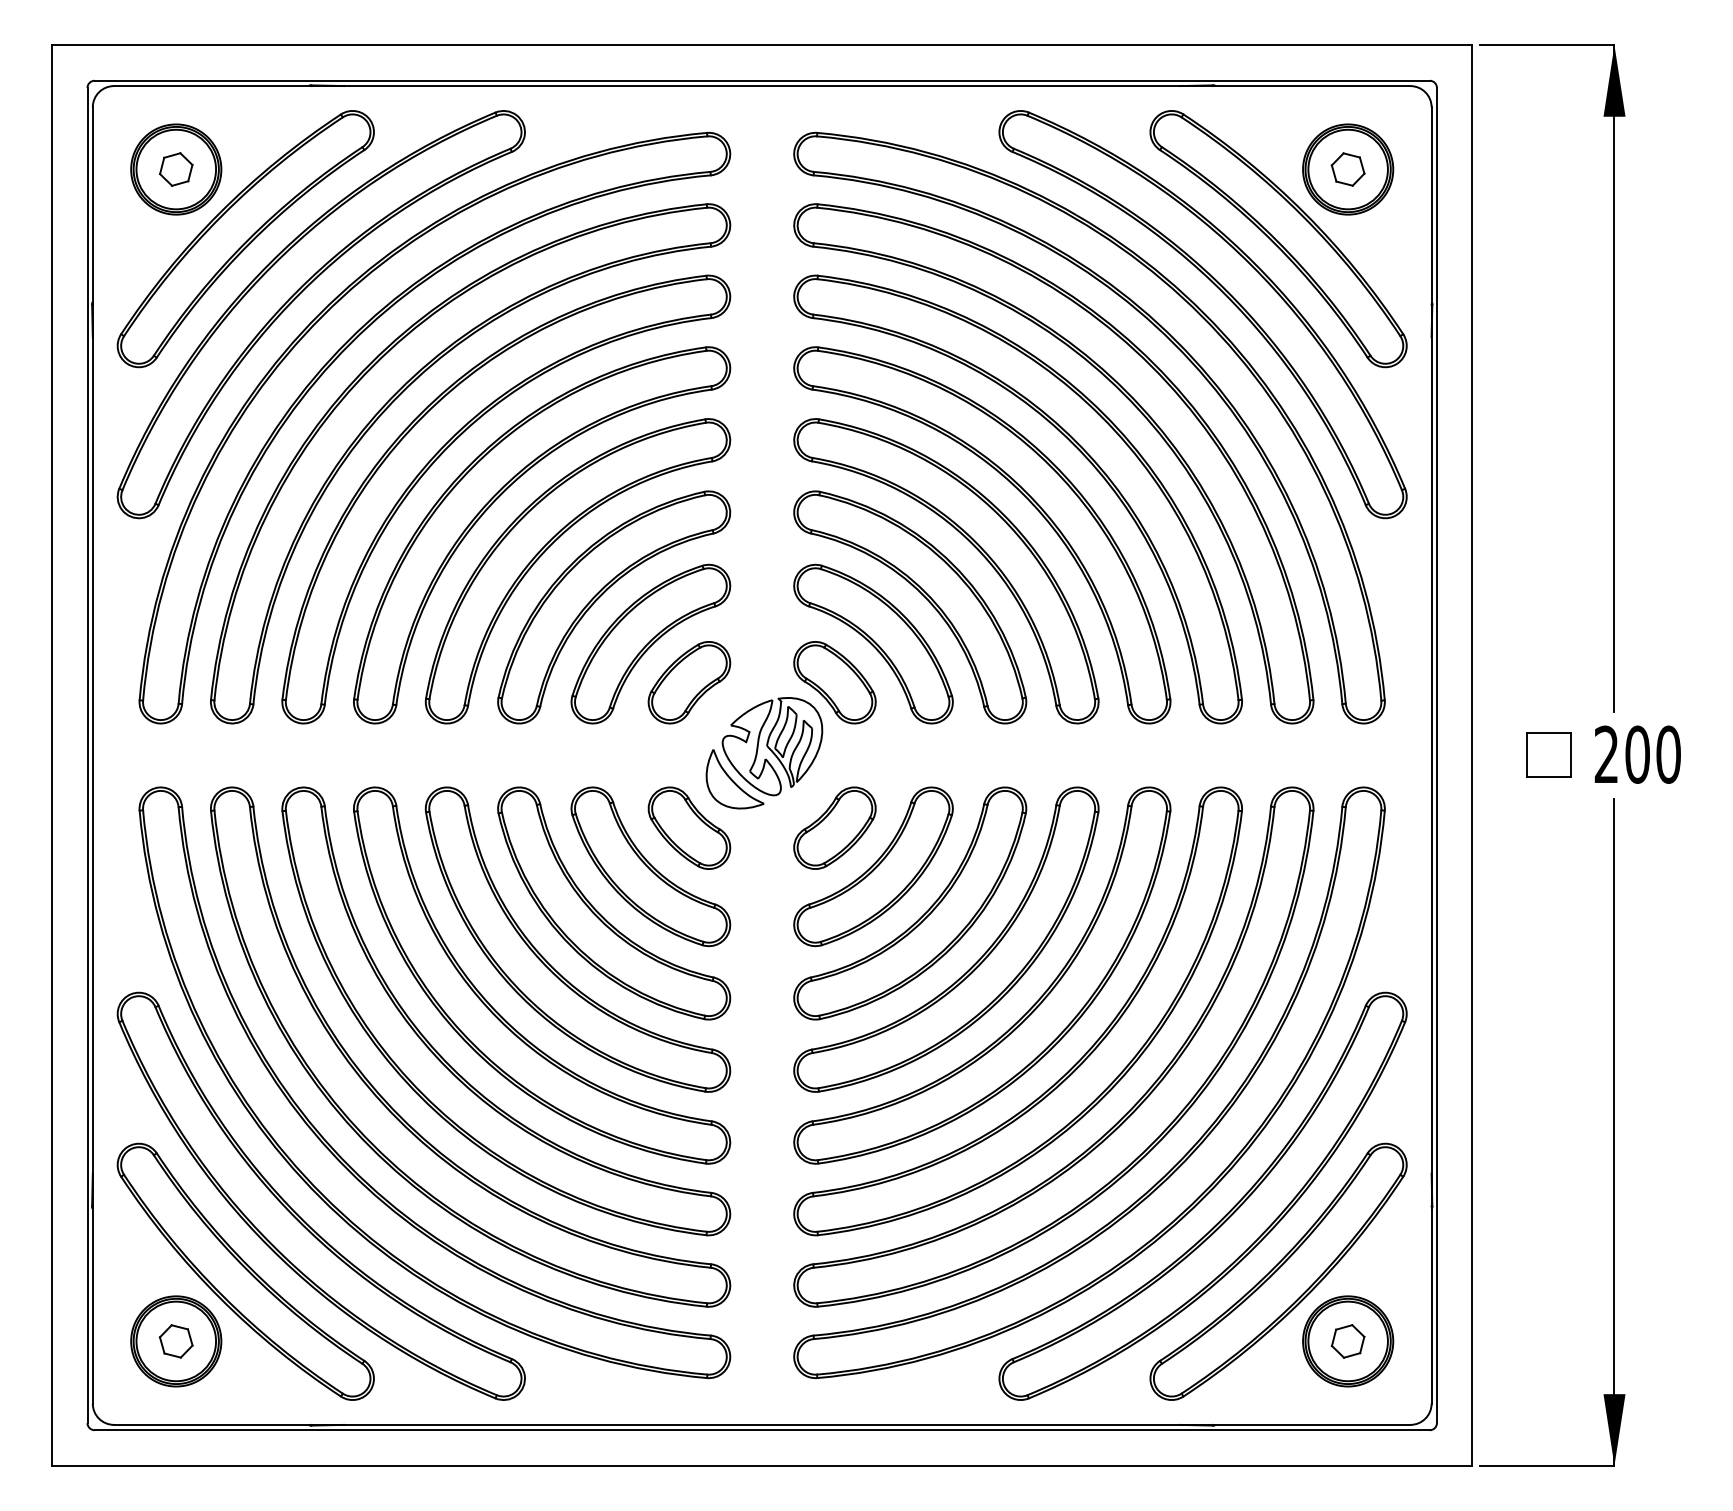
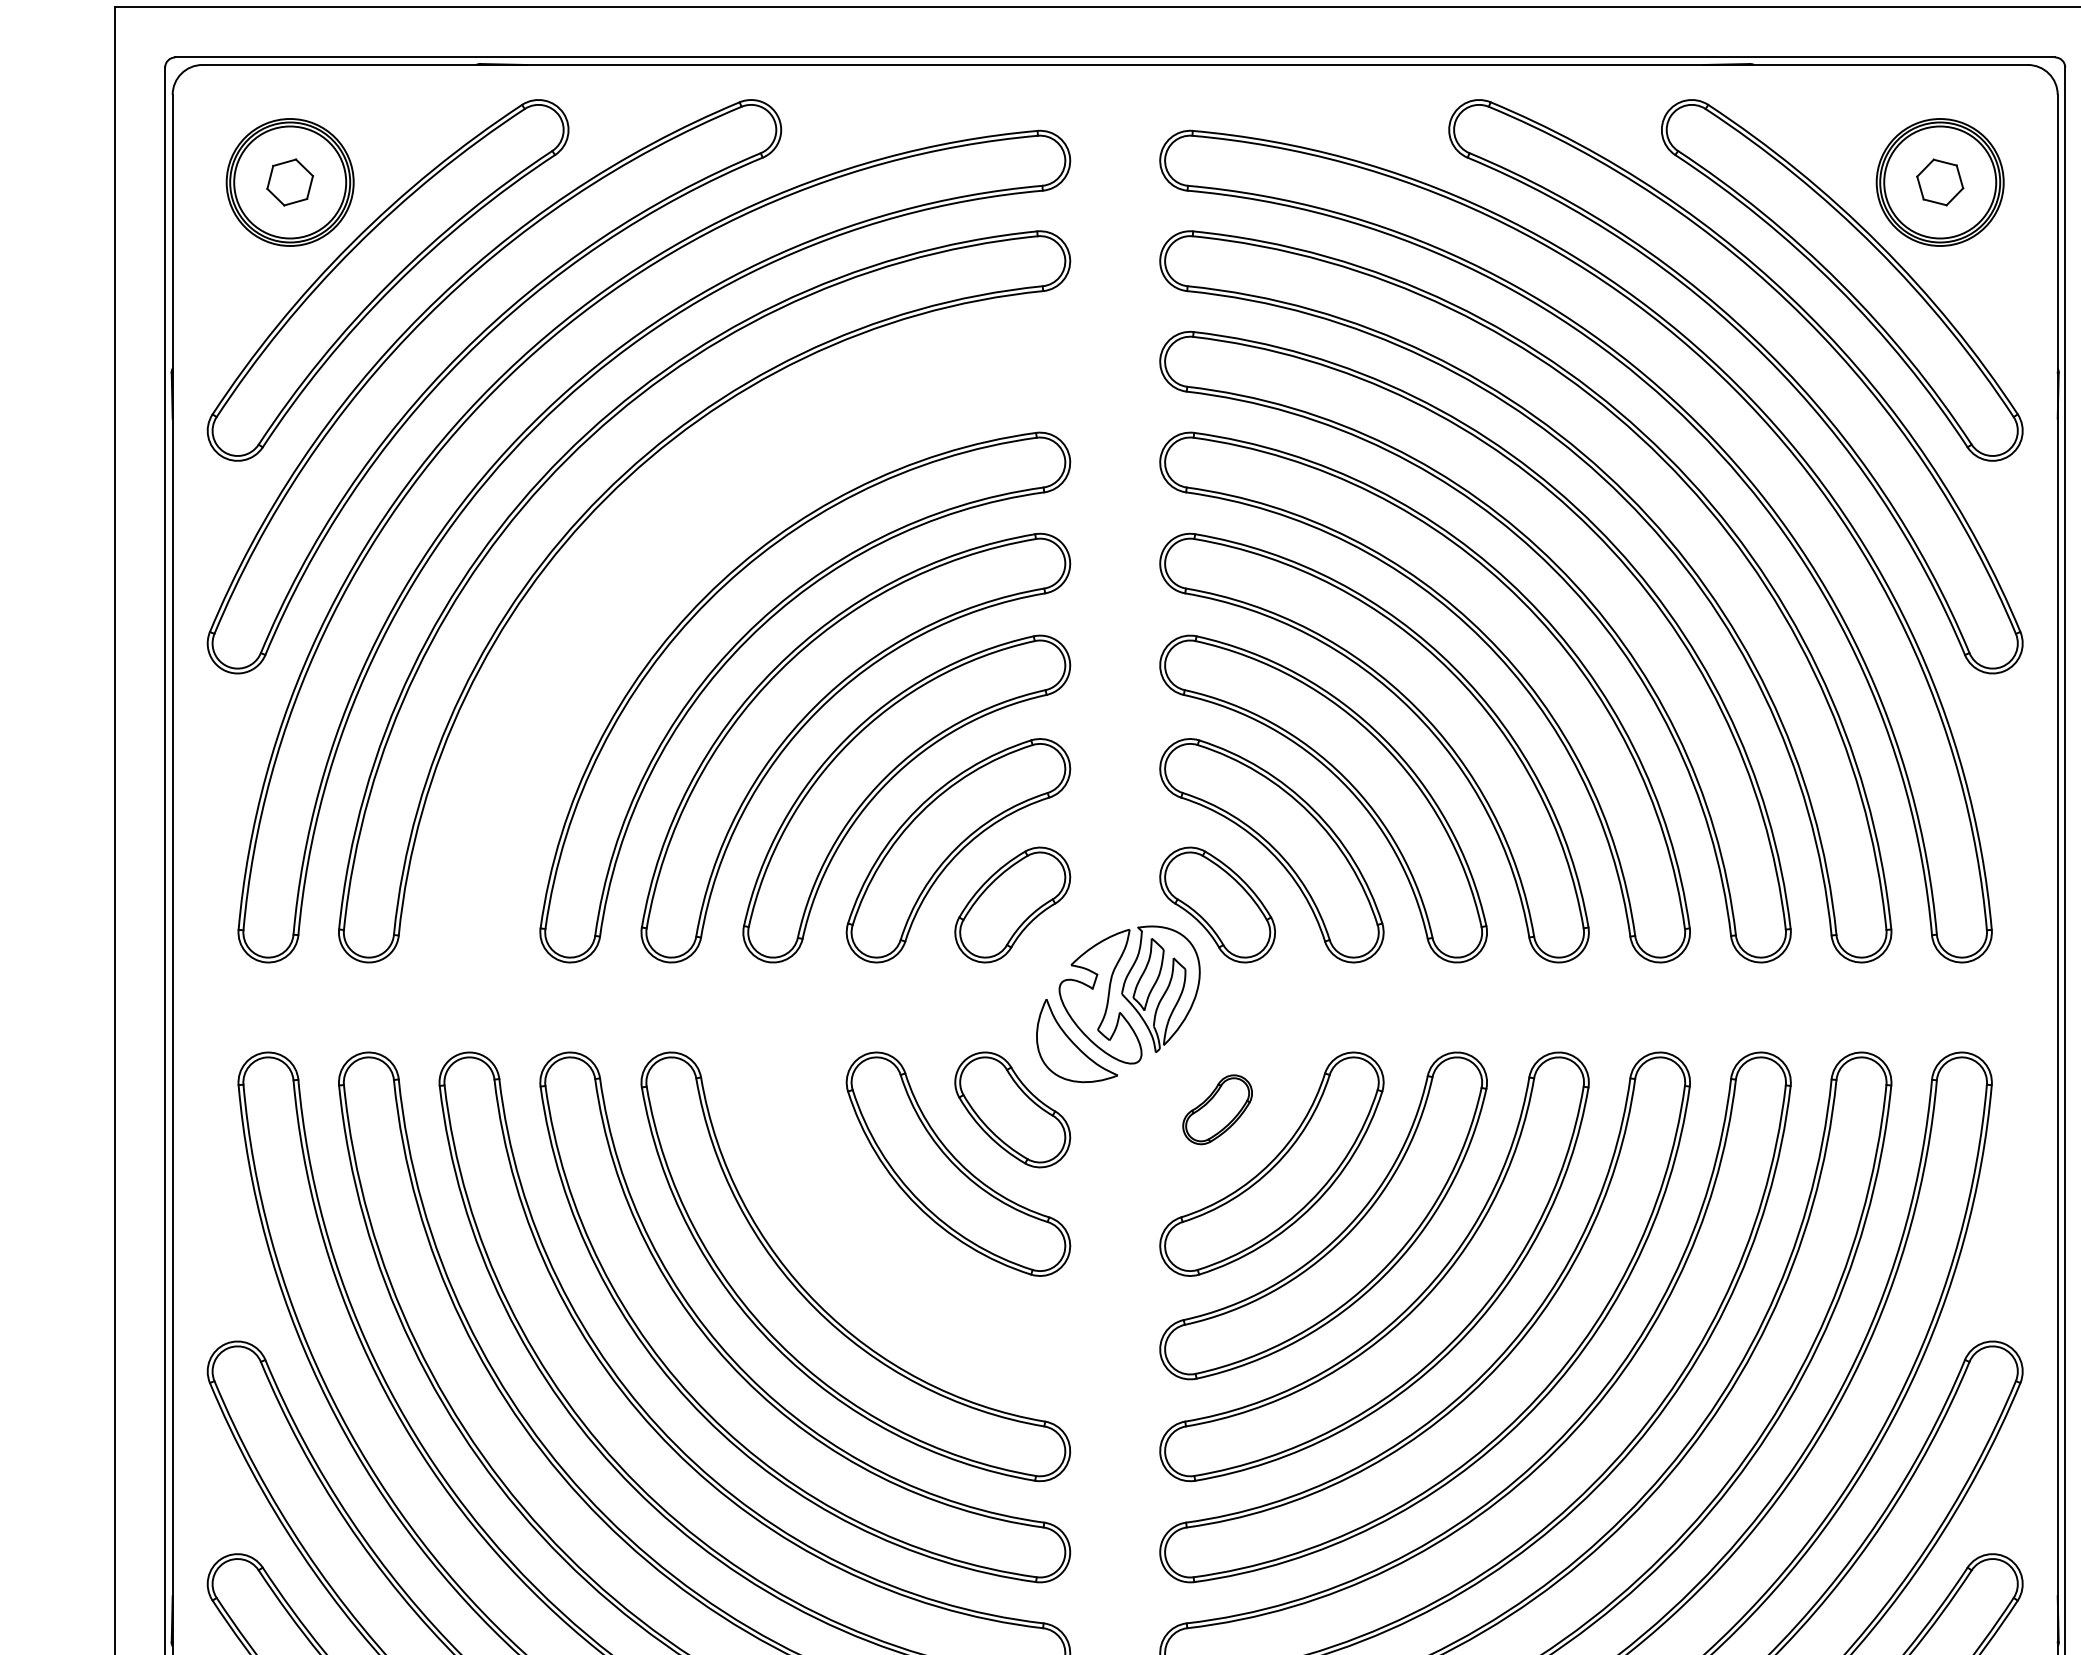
part: (451, 444) -> (677, 569), removed
part: (834, 827) -> (1216, 1108), size x0.6
part: (602, 915) -> (890, 1232), removed

